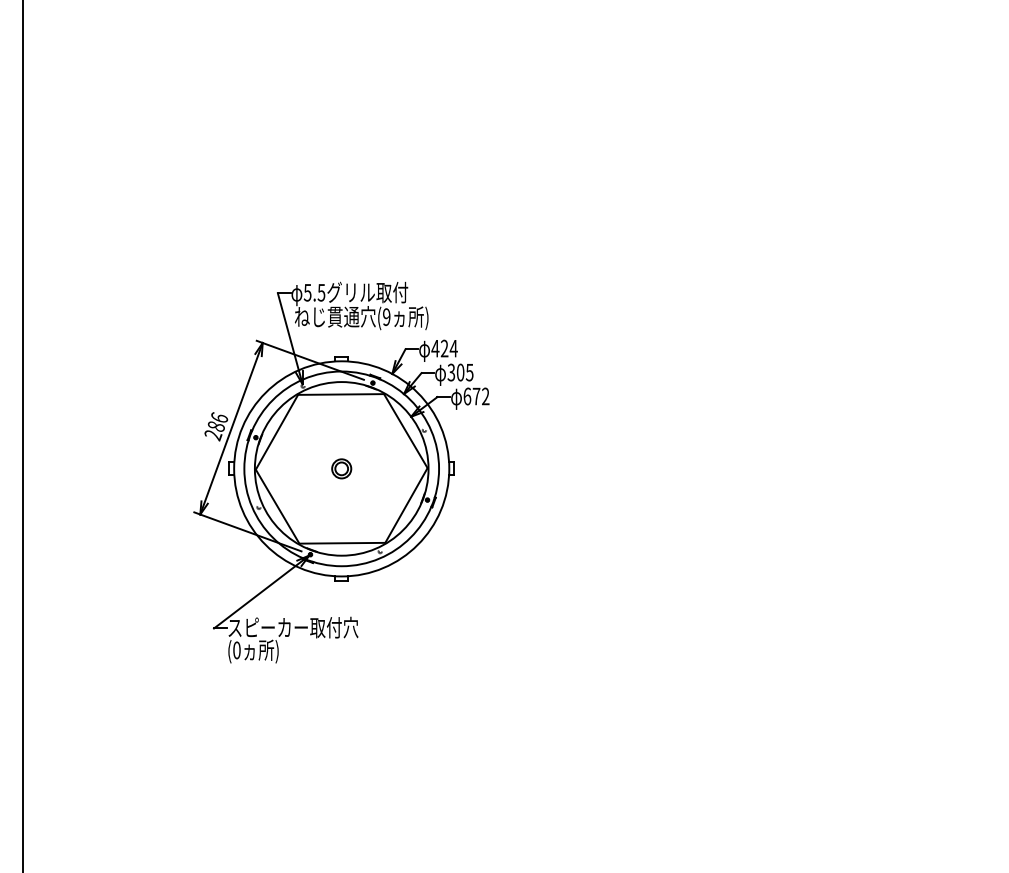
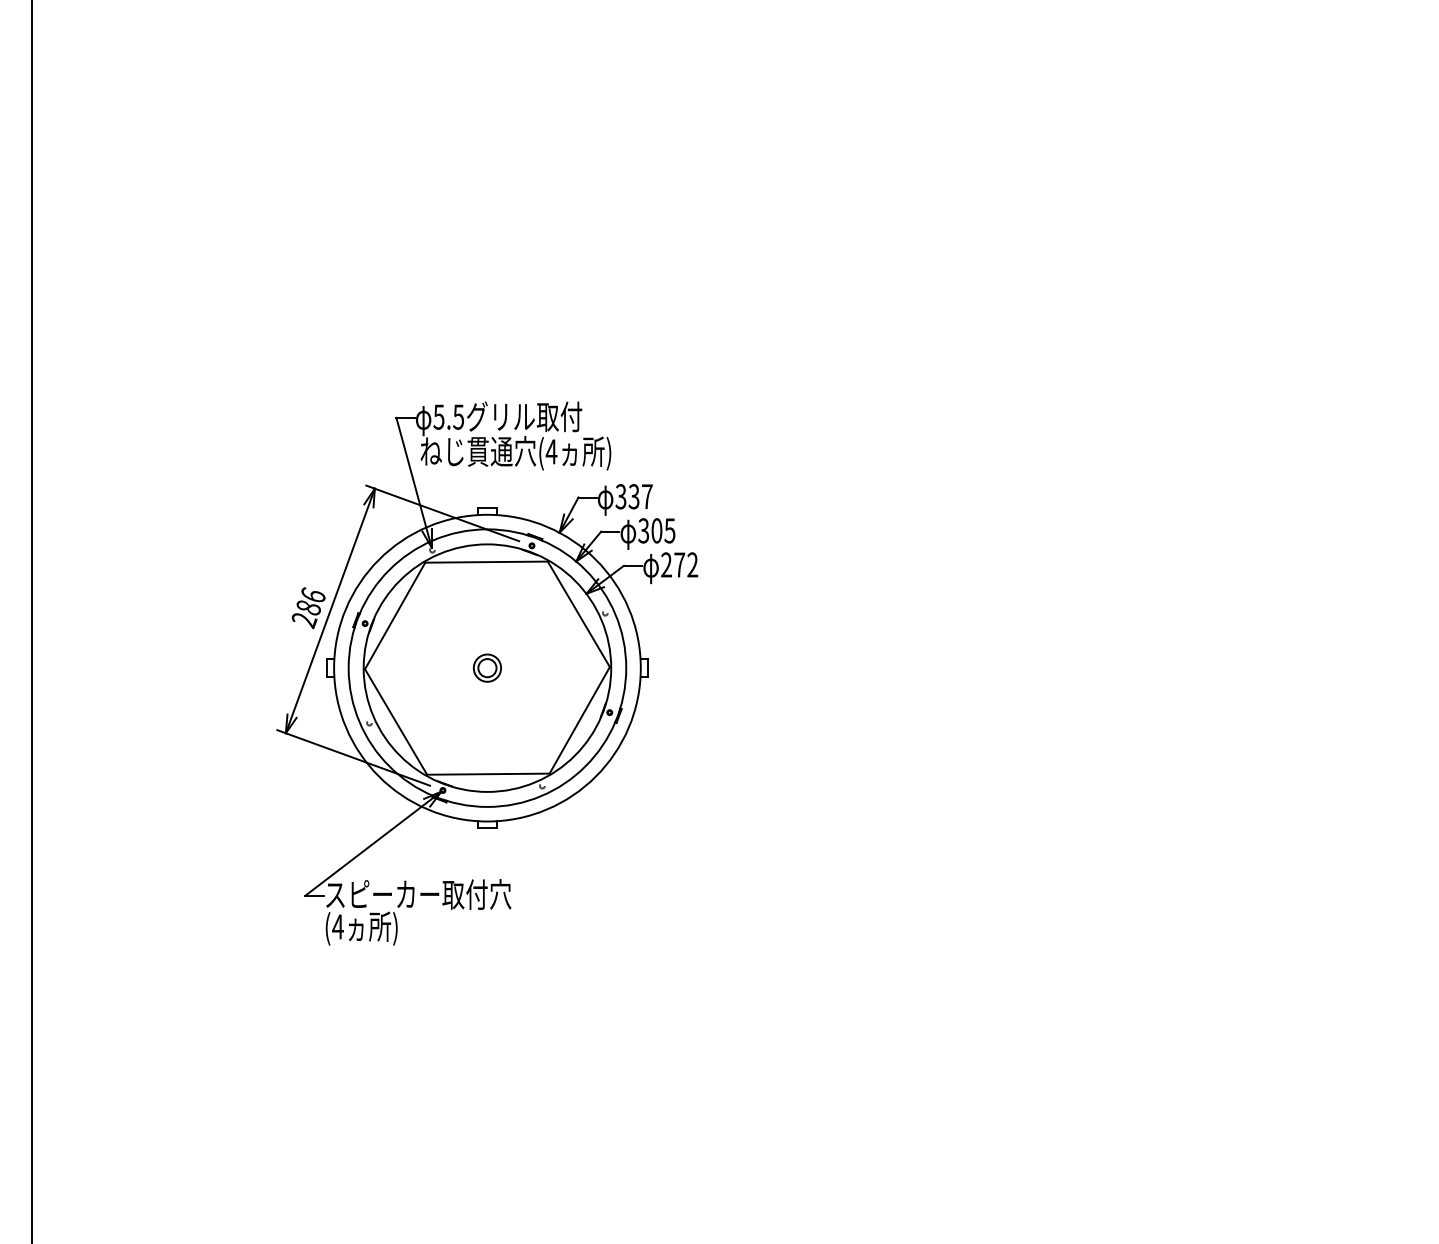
text: (386, 316) -> (551, 451), (9 -> (4
text: (444, 348) -> (634, 496), 424 -> 337
text: (467, 396) -> (666, 564), 672 -> 272
text: (236, 650) -> (337, 926), (0 -> (4

